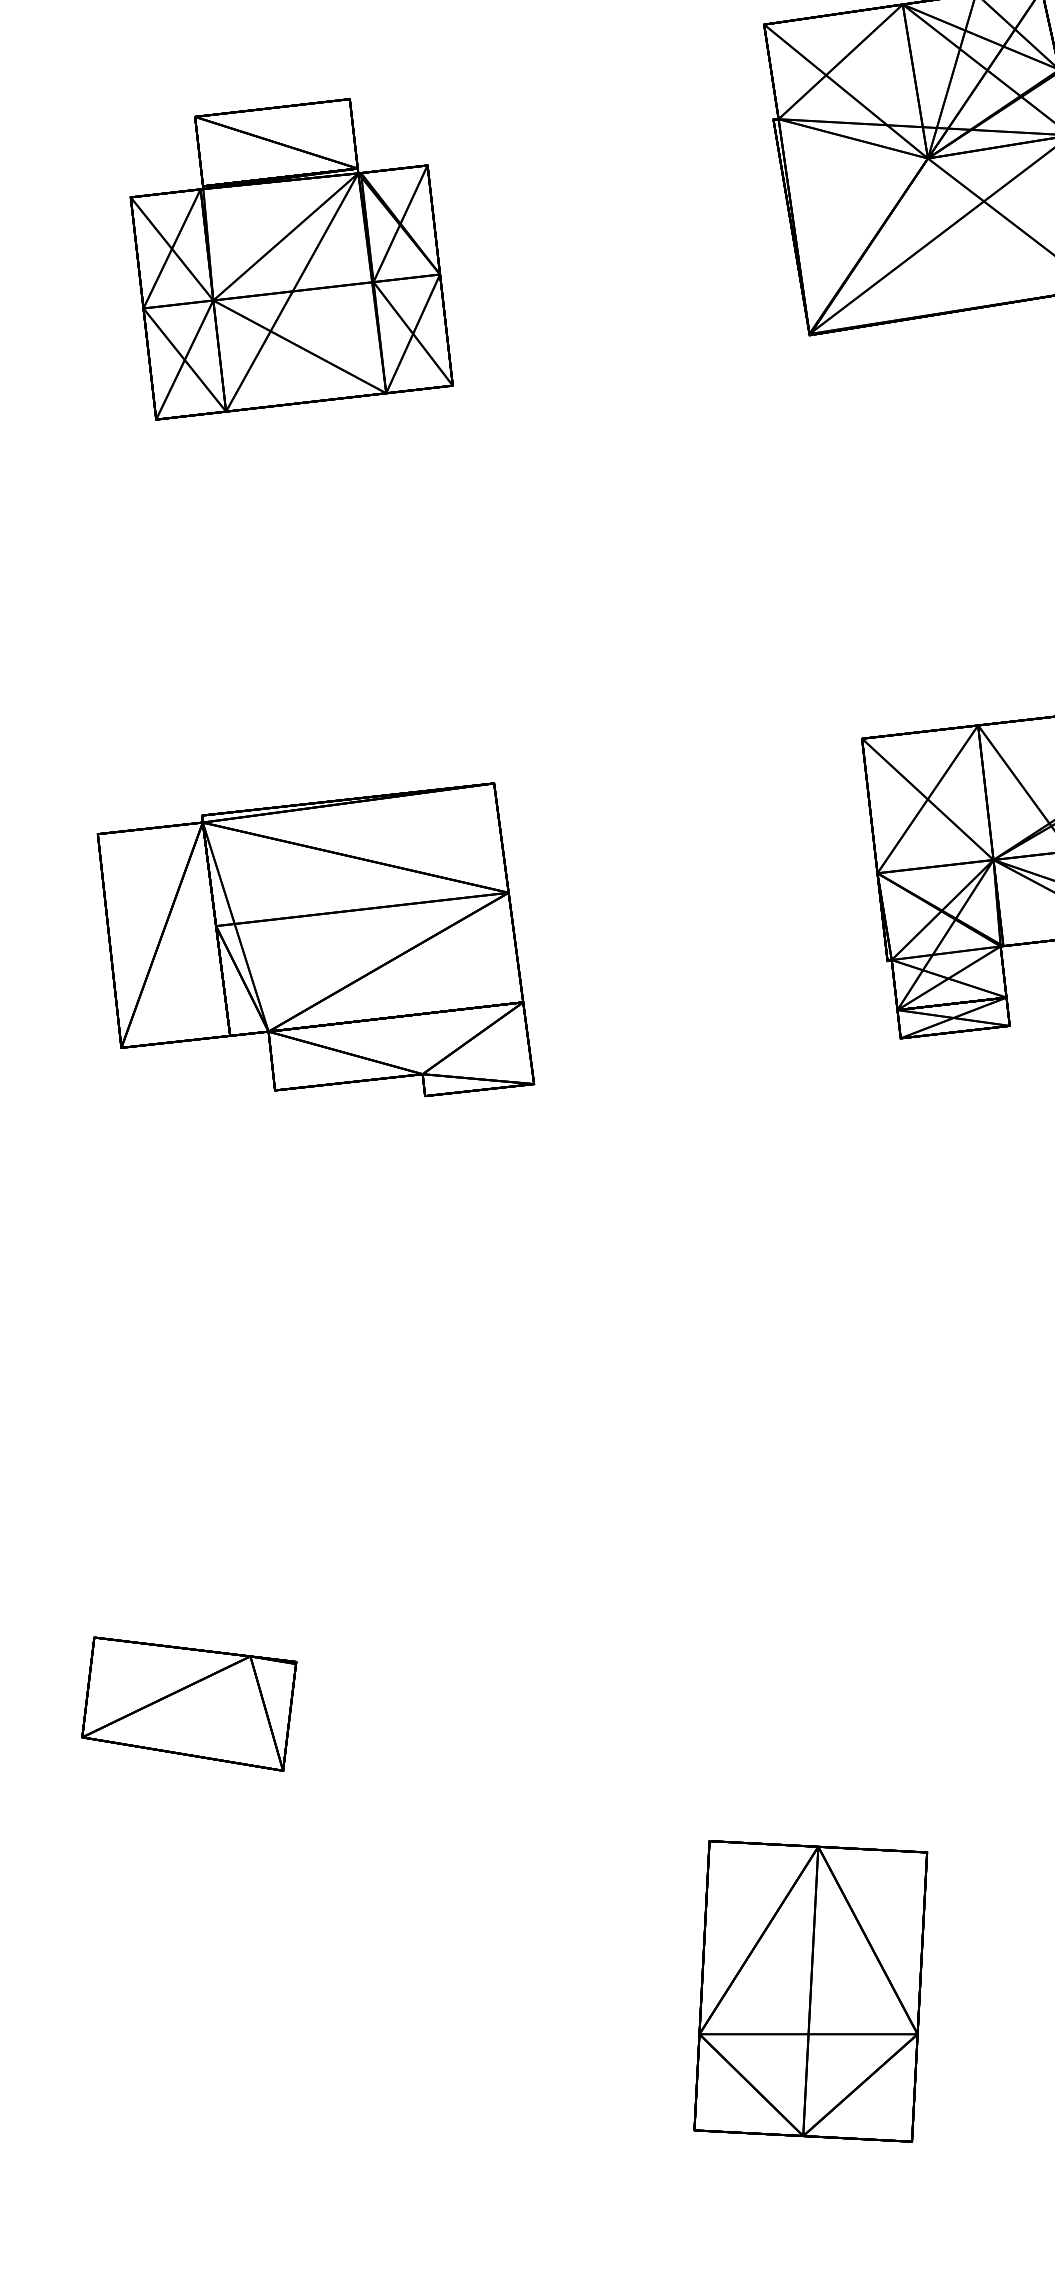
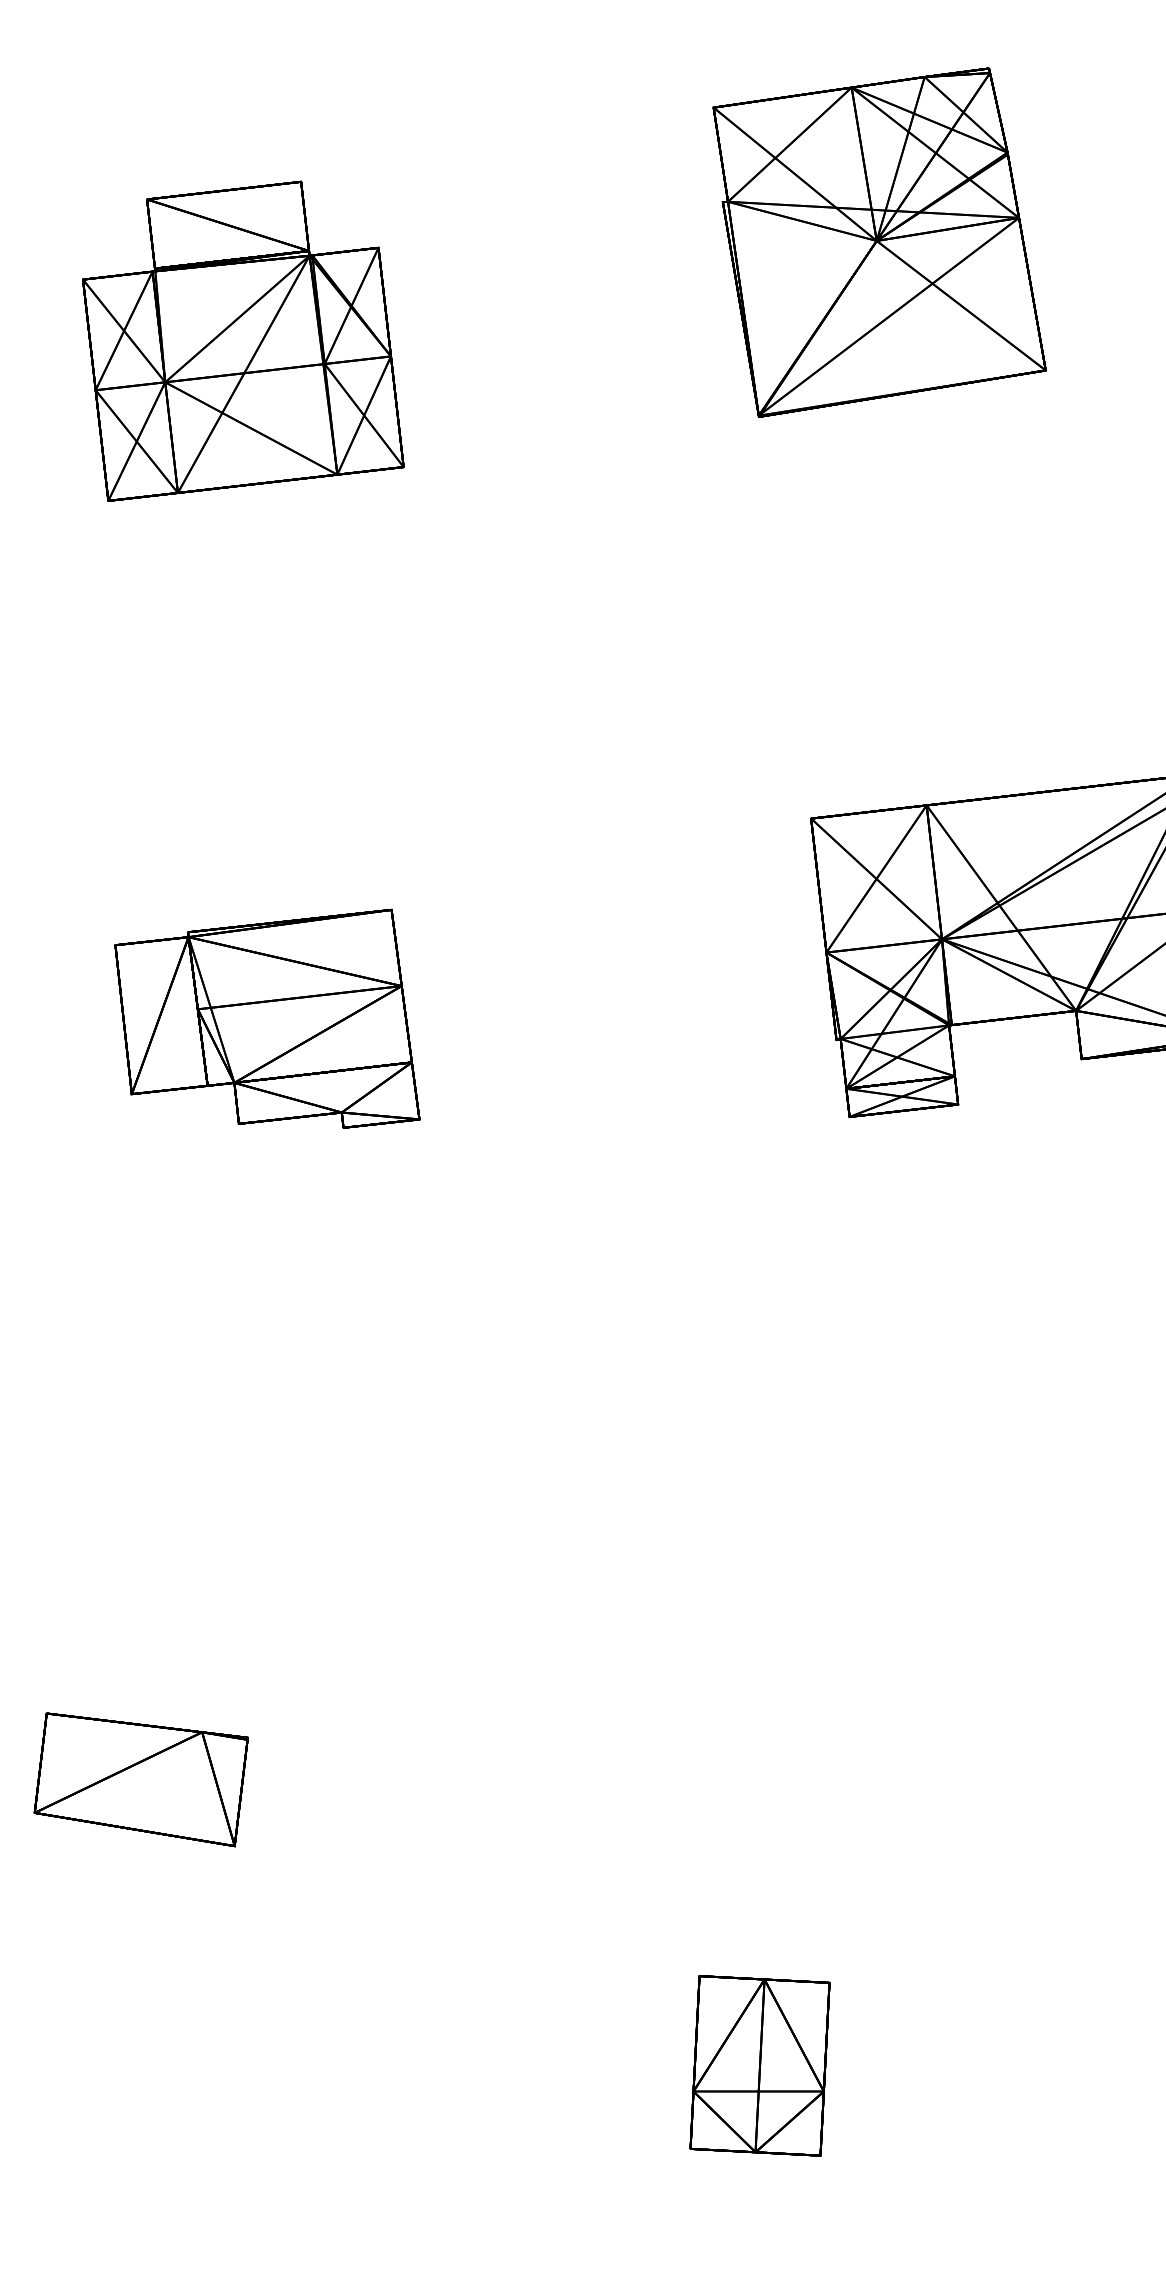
part: (316, 939) -> (267, 1018), size x0.7
part: (810, 1991) -> (759, 2065), size x0.6

